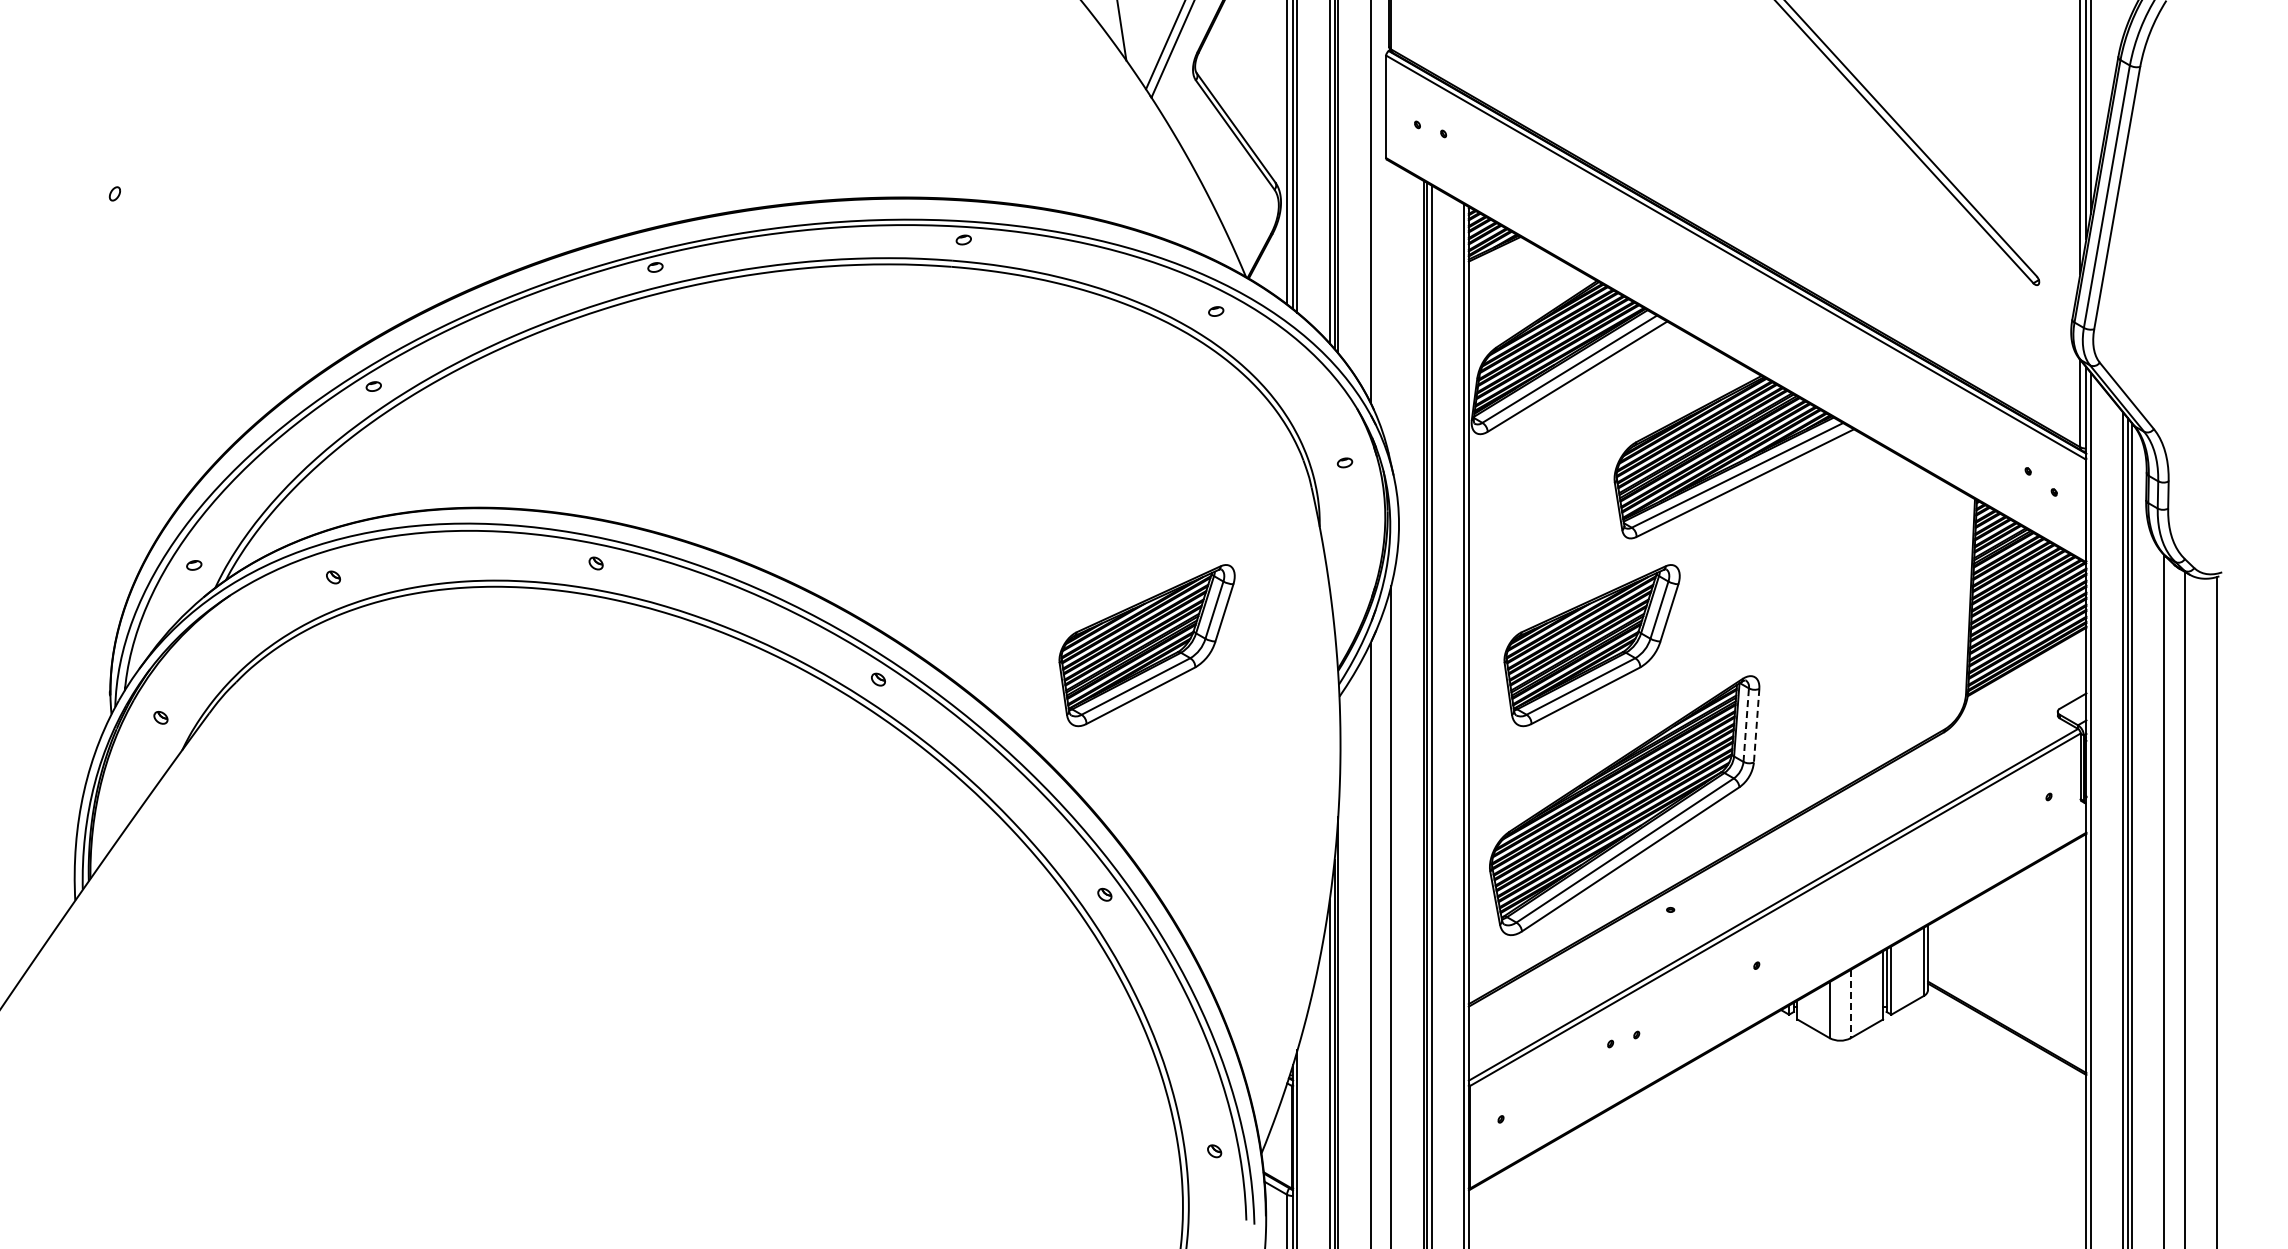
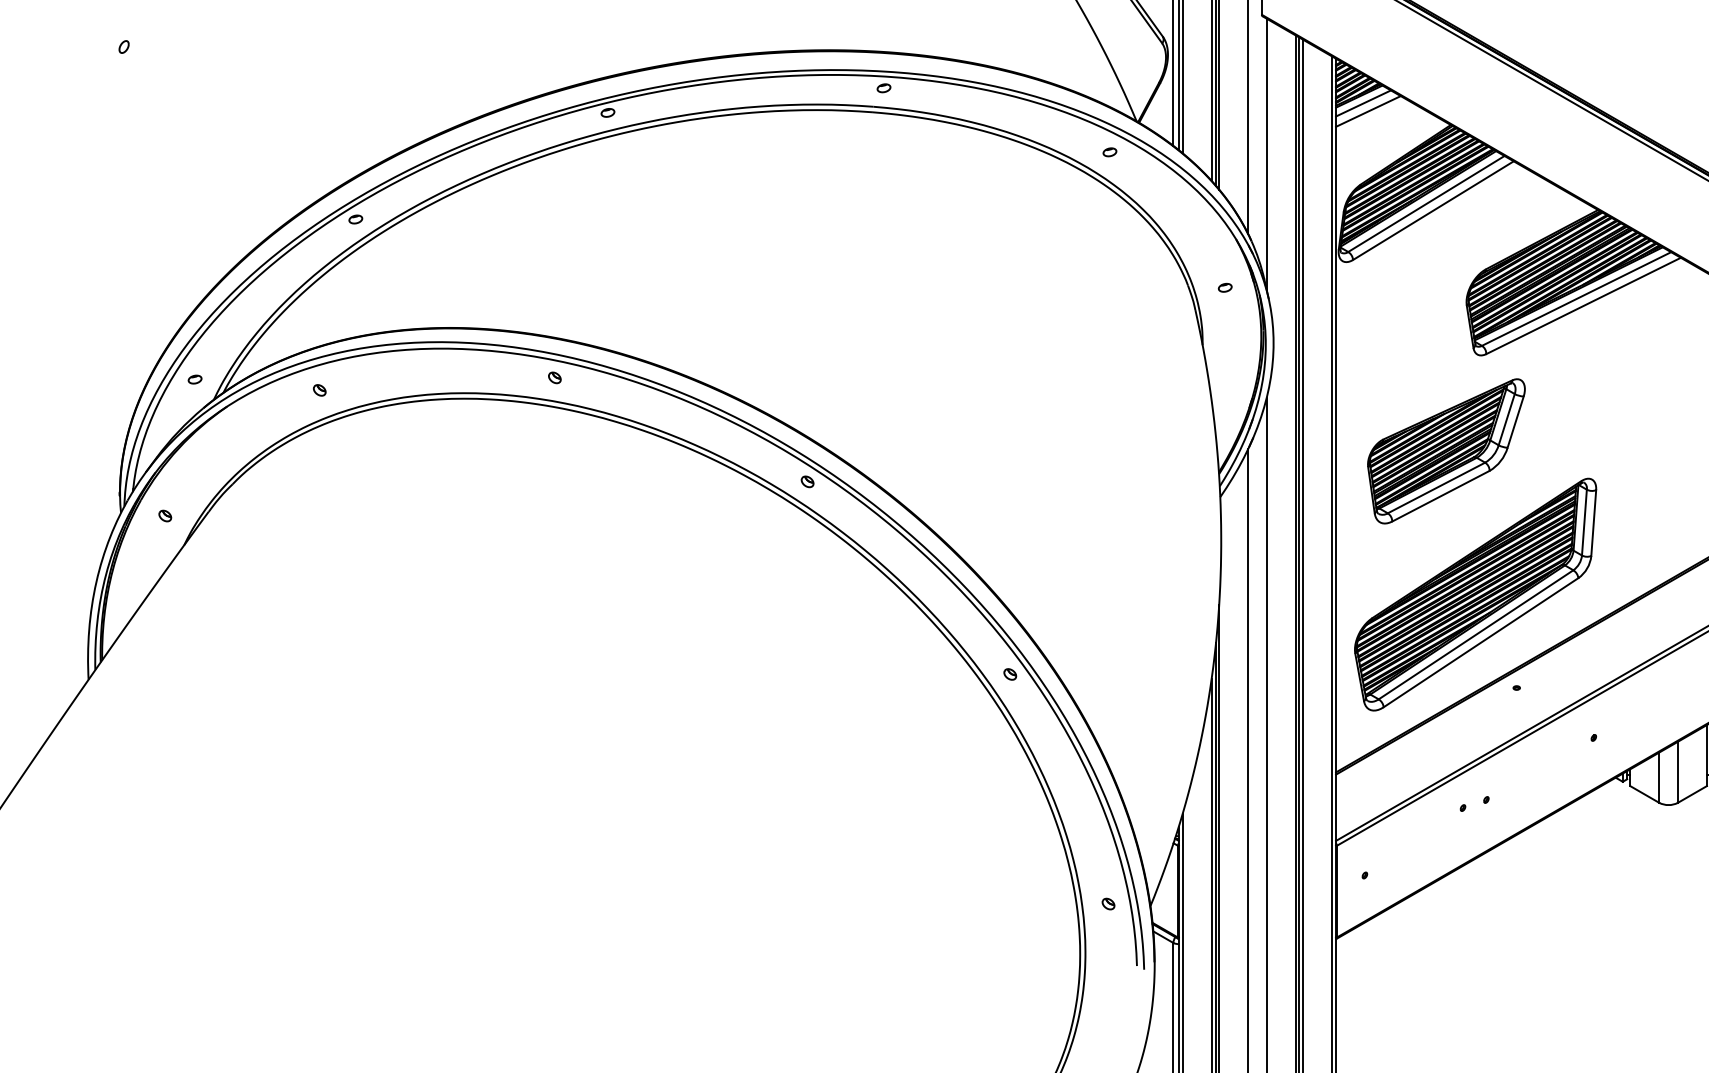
line: (1499, 256) -> (1363, 103), added
line: (1504, 265) -> (1368, 111), added
line: (1391, 313) -> (1266, 154), added
part: (1146, 645) -> (1047, 451), removed
line: (1746, 725) -> (1584, 522), dashed -> solid
line: (1756, 725) -> (1593, 522), dashed -> solid
line: (1850, 1004) -> (1677, 772), dashed -> solid

